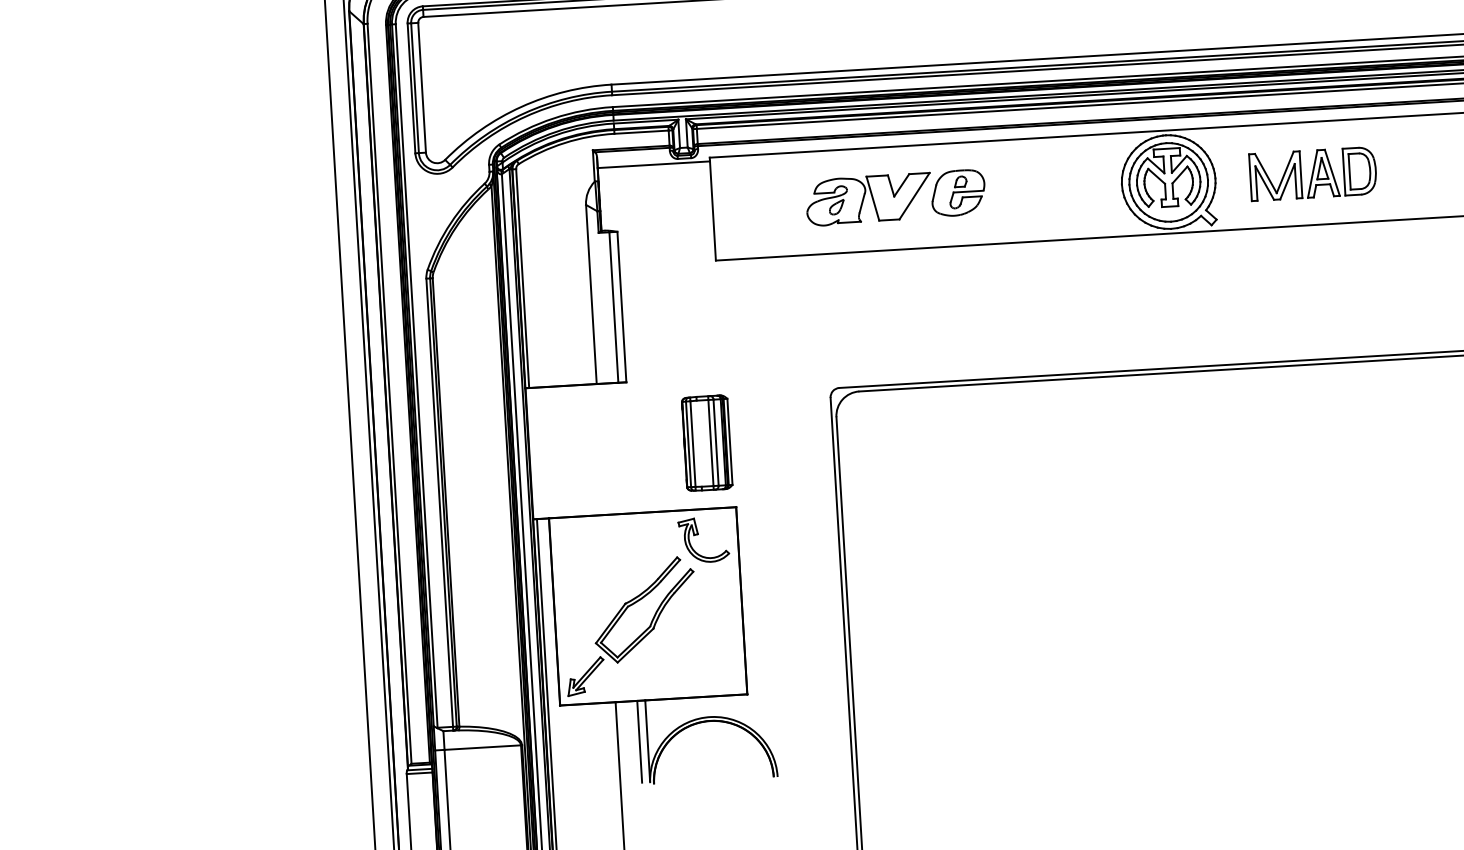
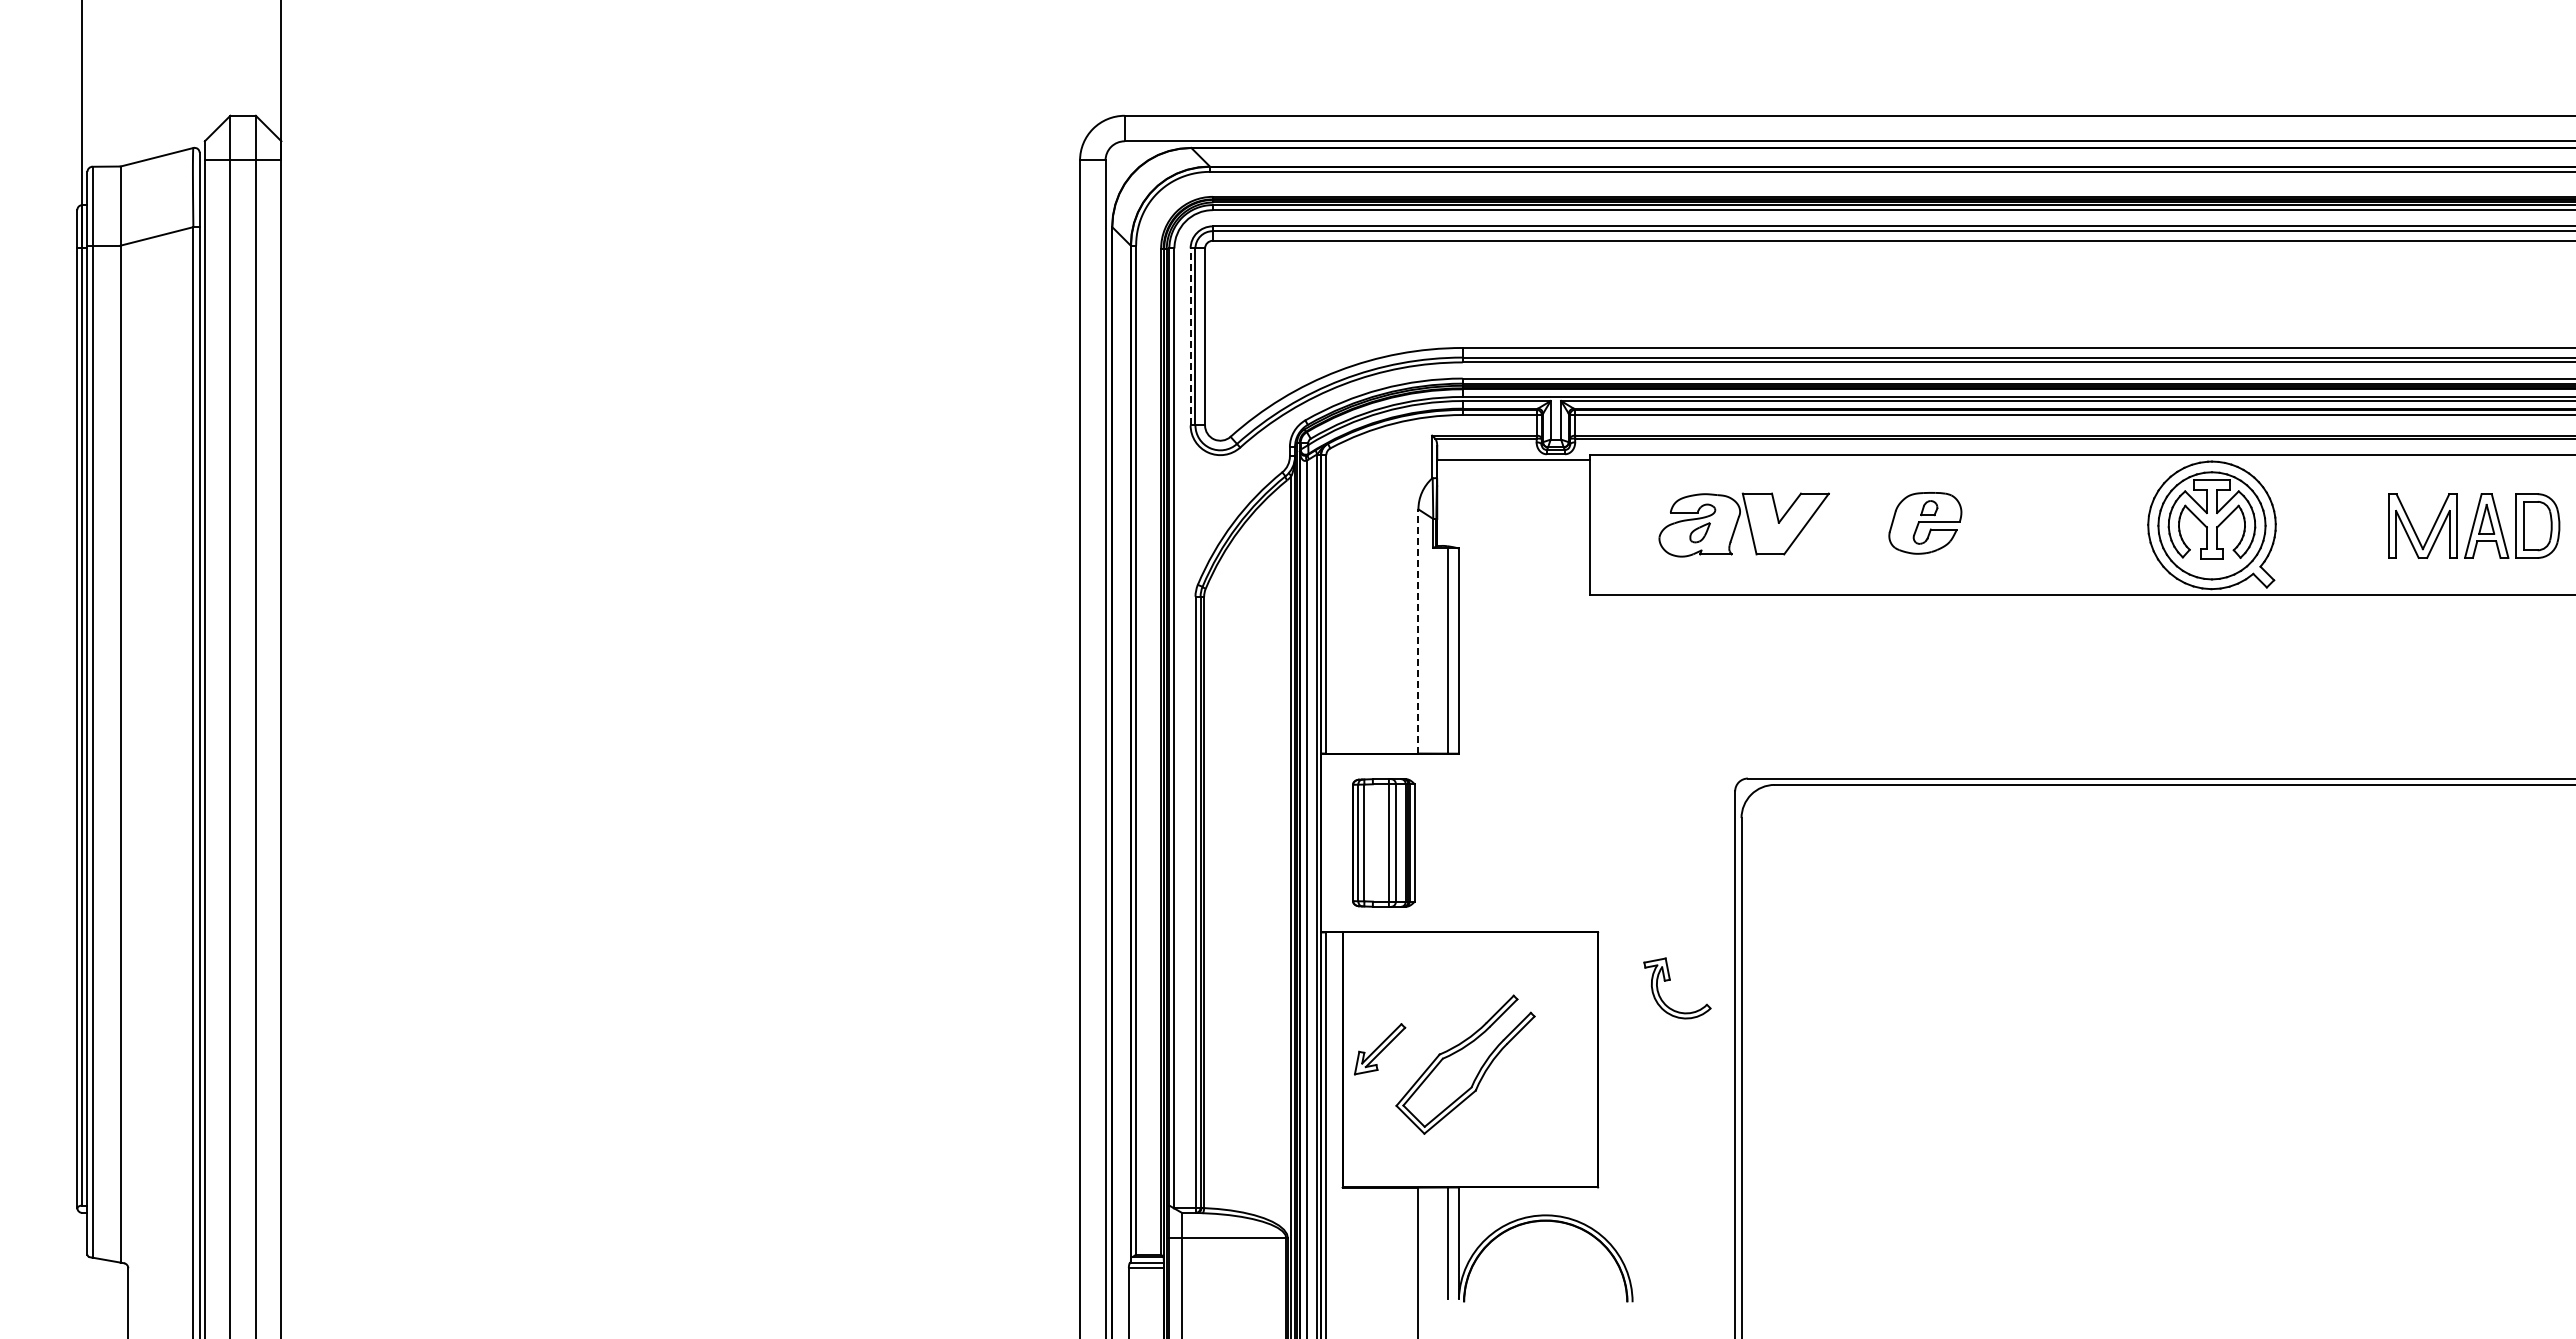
line: (411, 88) -> (1190, 336), solid -> dashed
part: (1313, 173) -> (2474, 525), moved
part: (868, 199) -> (1743, 524), moved
line: (591, 293) -> (1418, 630), solid -> dashed
part: (706, 442) -> (1383, 842), moved
part: (698, 534) -> (1670, 980), moved
part: (586, 676) -> (1380, 1049), moved

